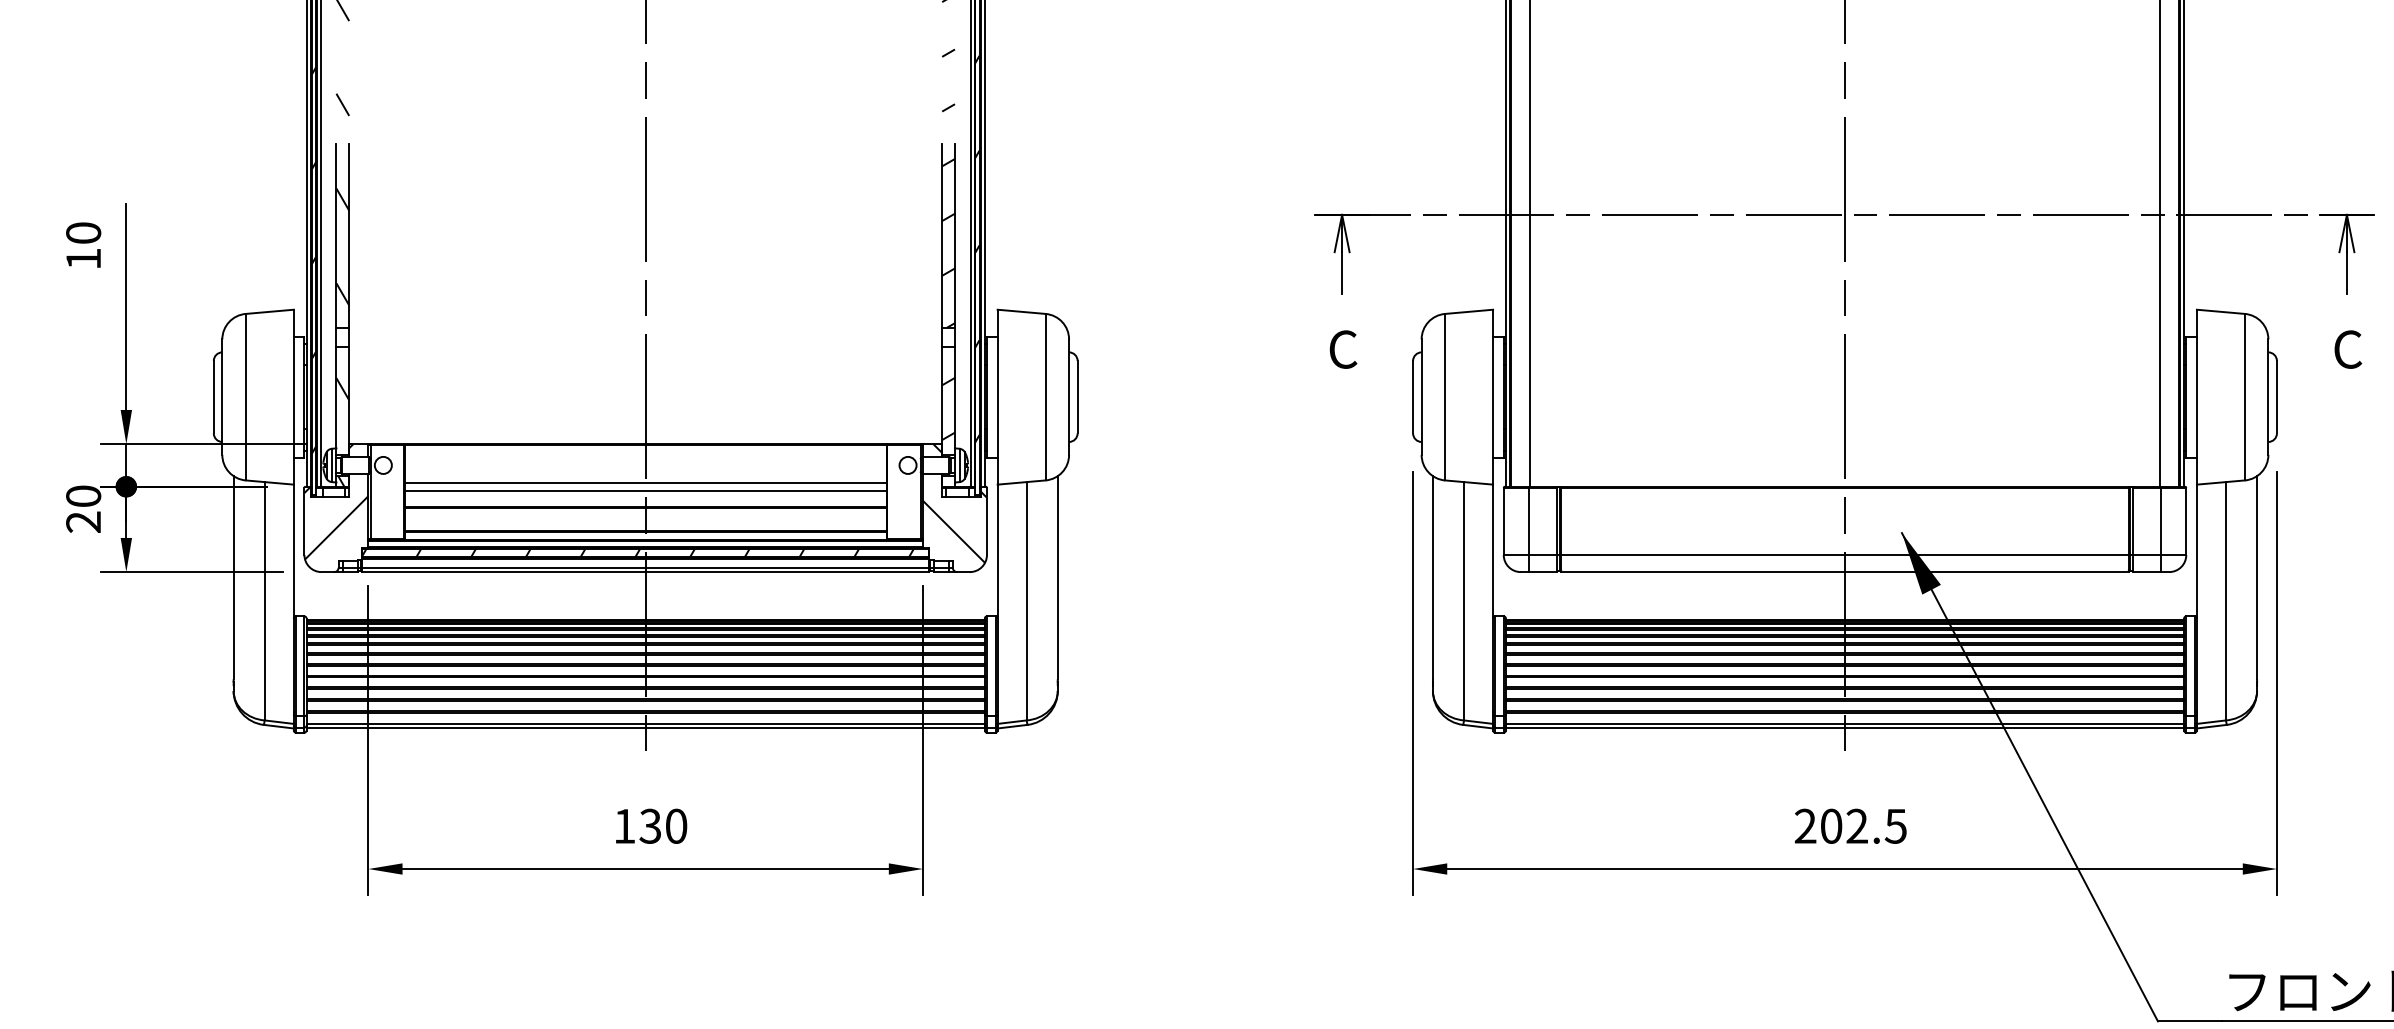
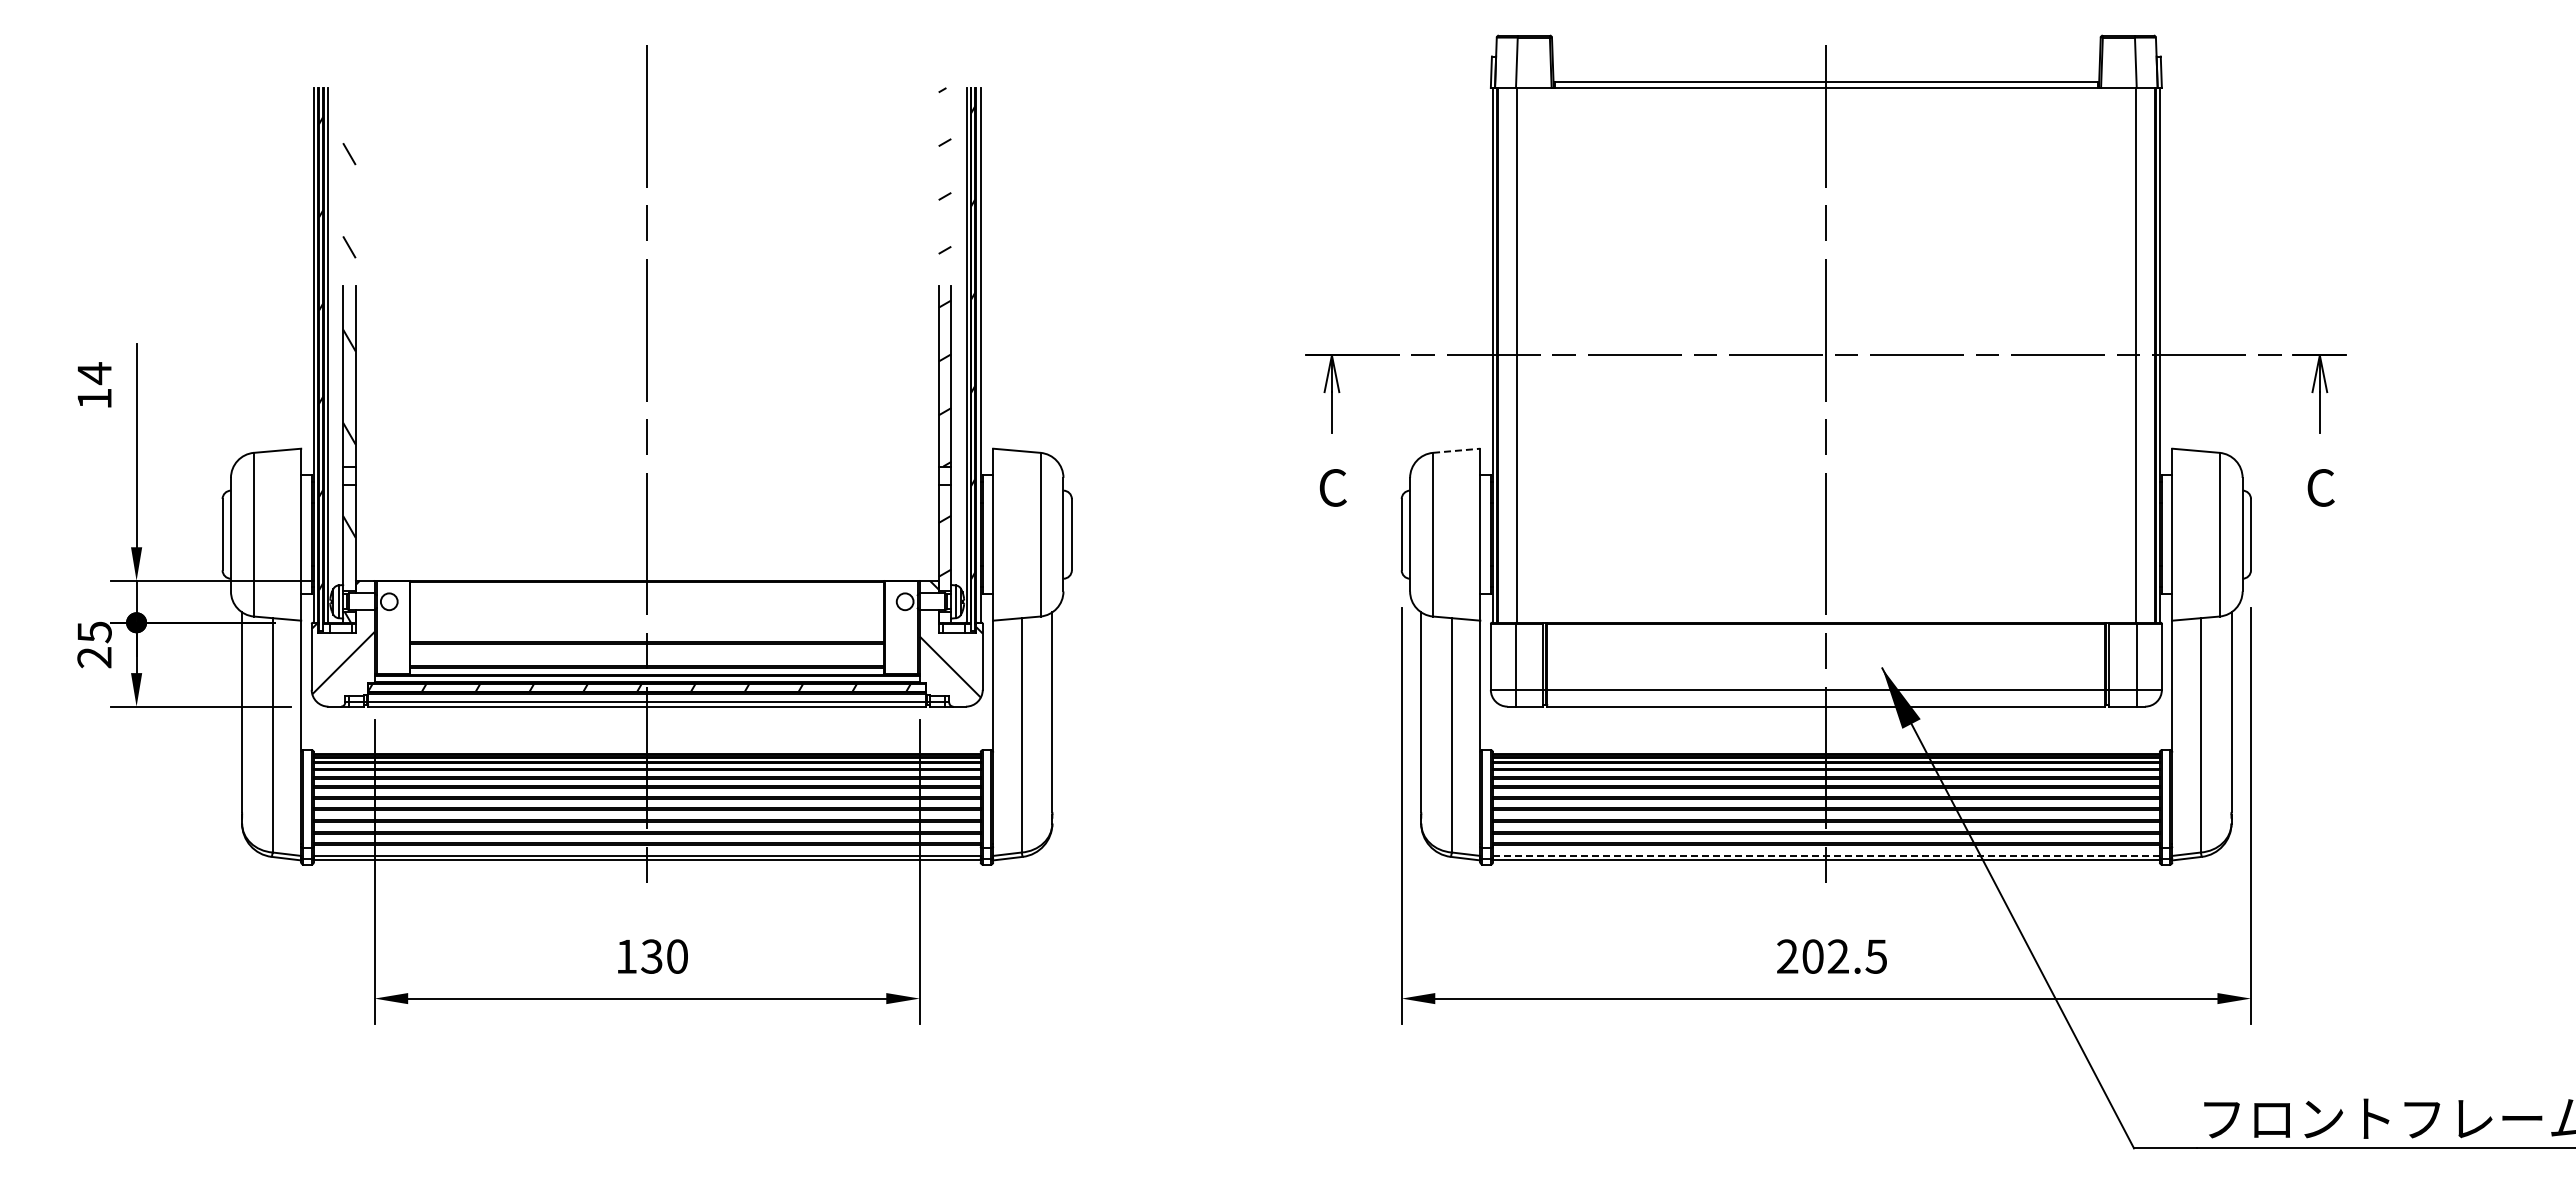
text: (83, 233) -> (94, 373), 10 -> 14
line: (1468, 311) -> (1456, 450), solid -> dashed
line: (645, 482) -> (647, 618), removed
line: (645, 490) -> (647, 626), removed
text: (83, 496) -> (94, 632), 20 -> 25
line: (1845, 723) -> (1826, 855), solid -> dashed

